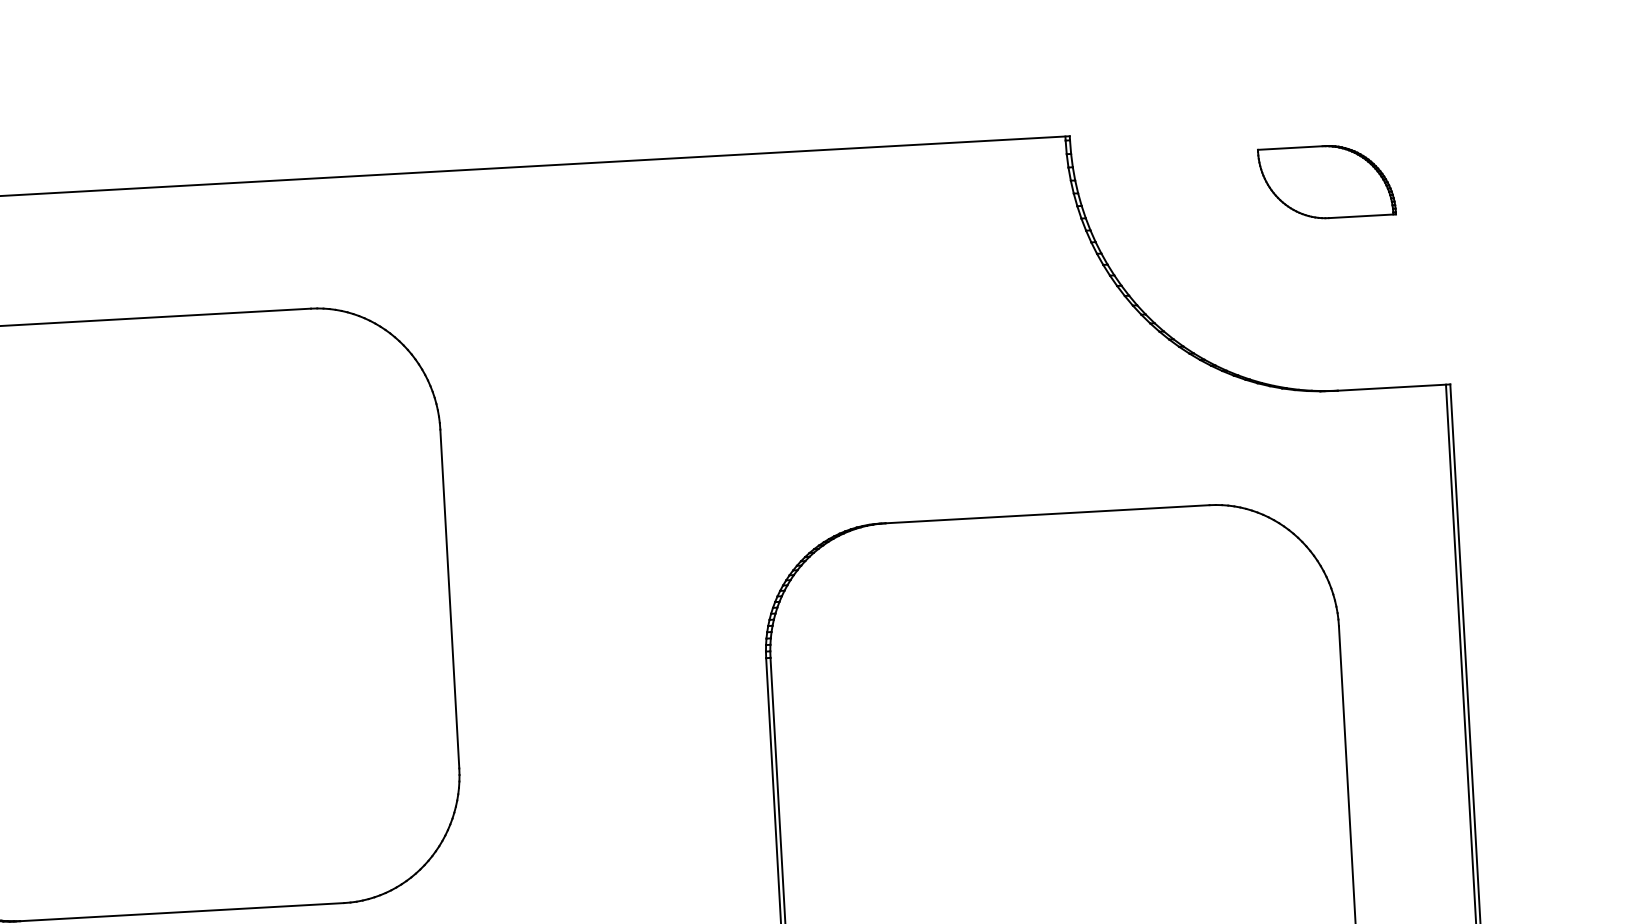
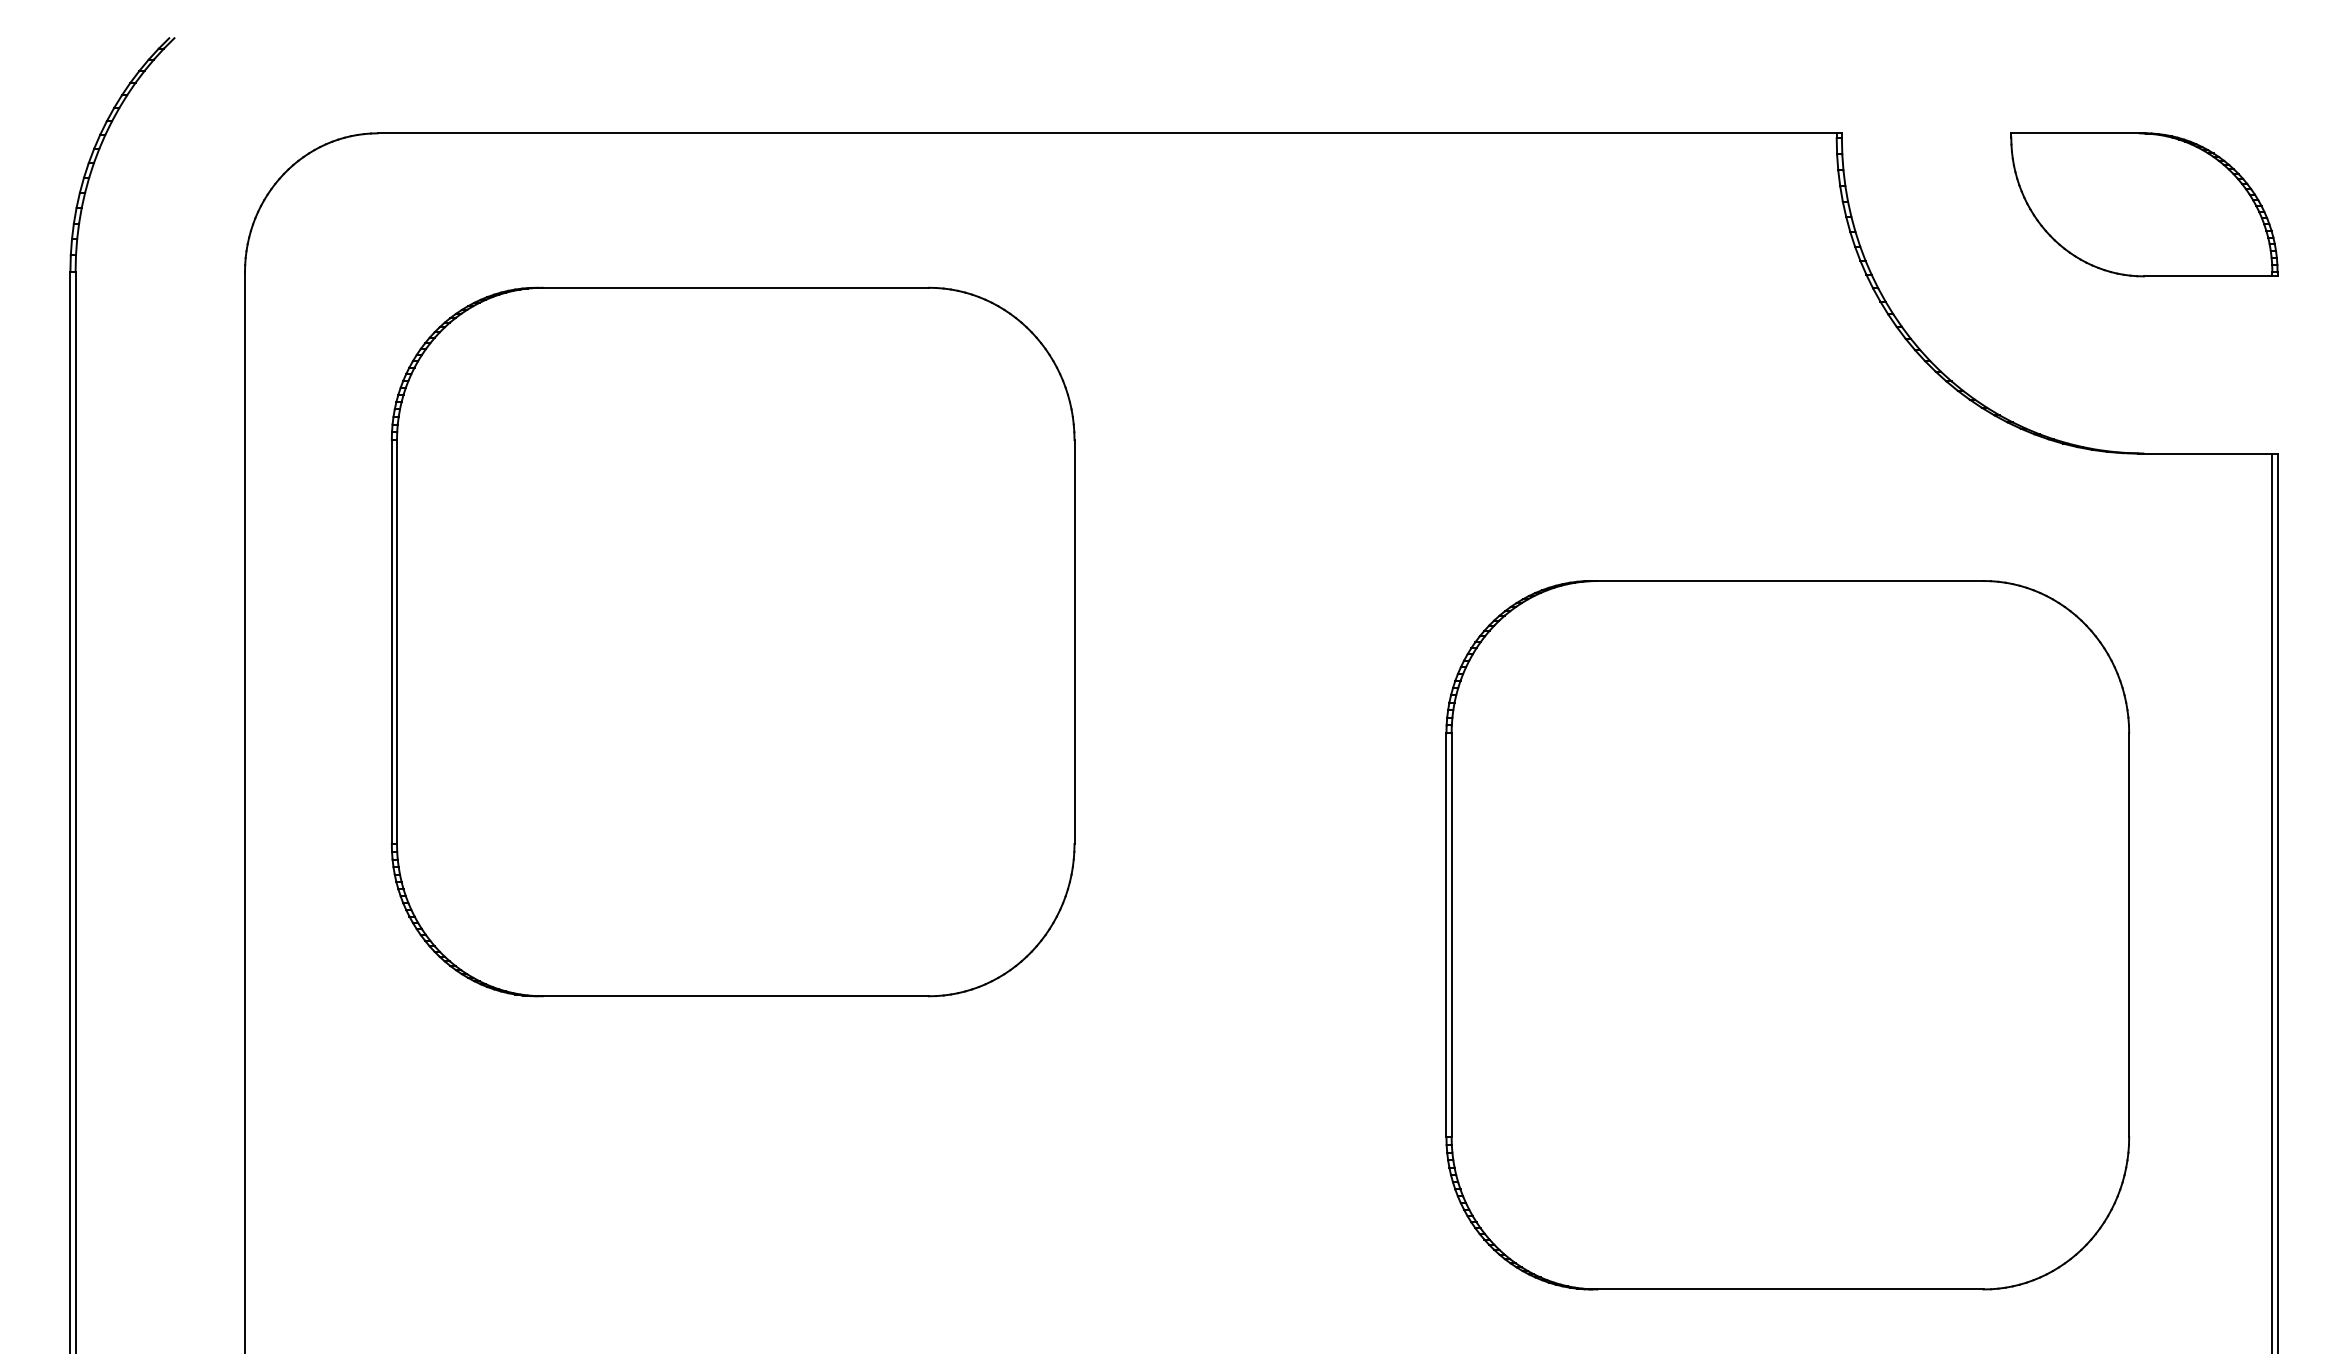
part: (1327, 181) -> (2144, 204), size x1.67

